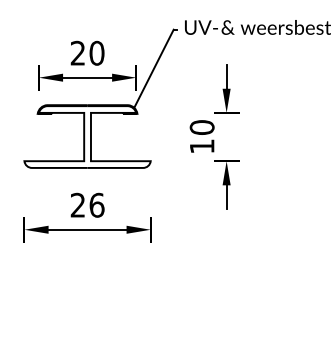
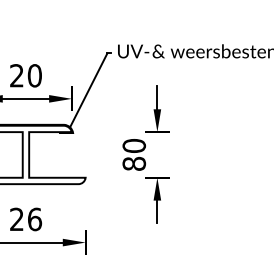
text: (201, 146) -> (133, 163), 10 -> 80

